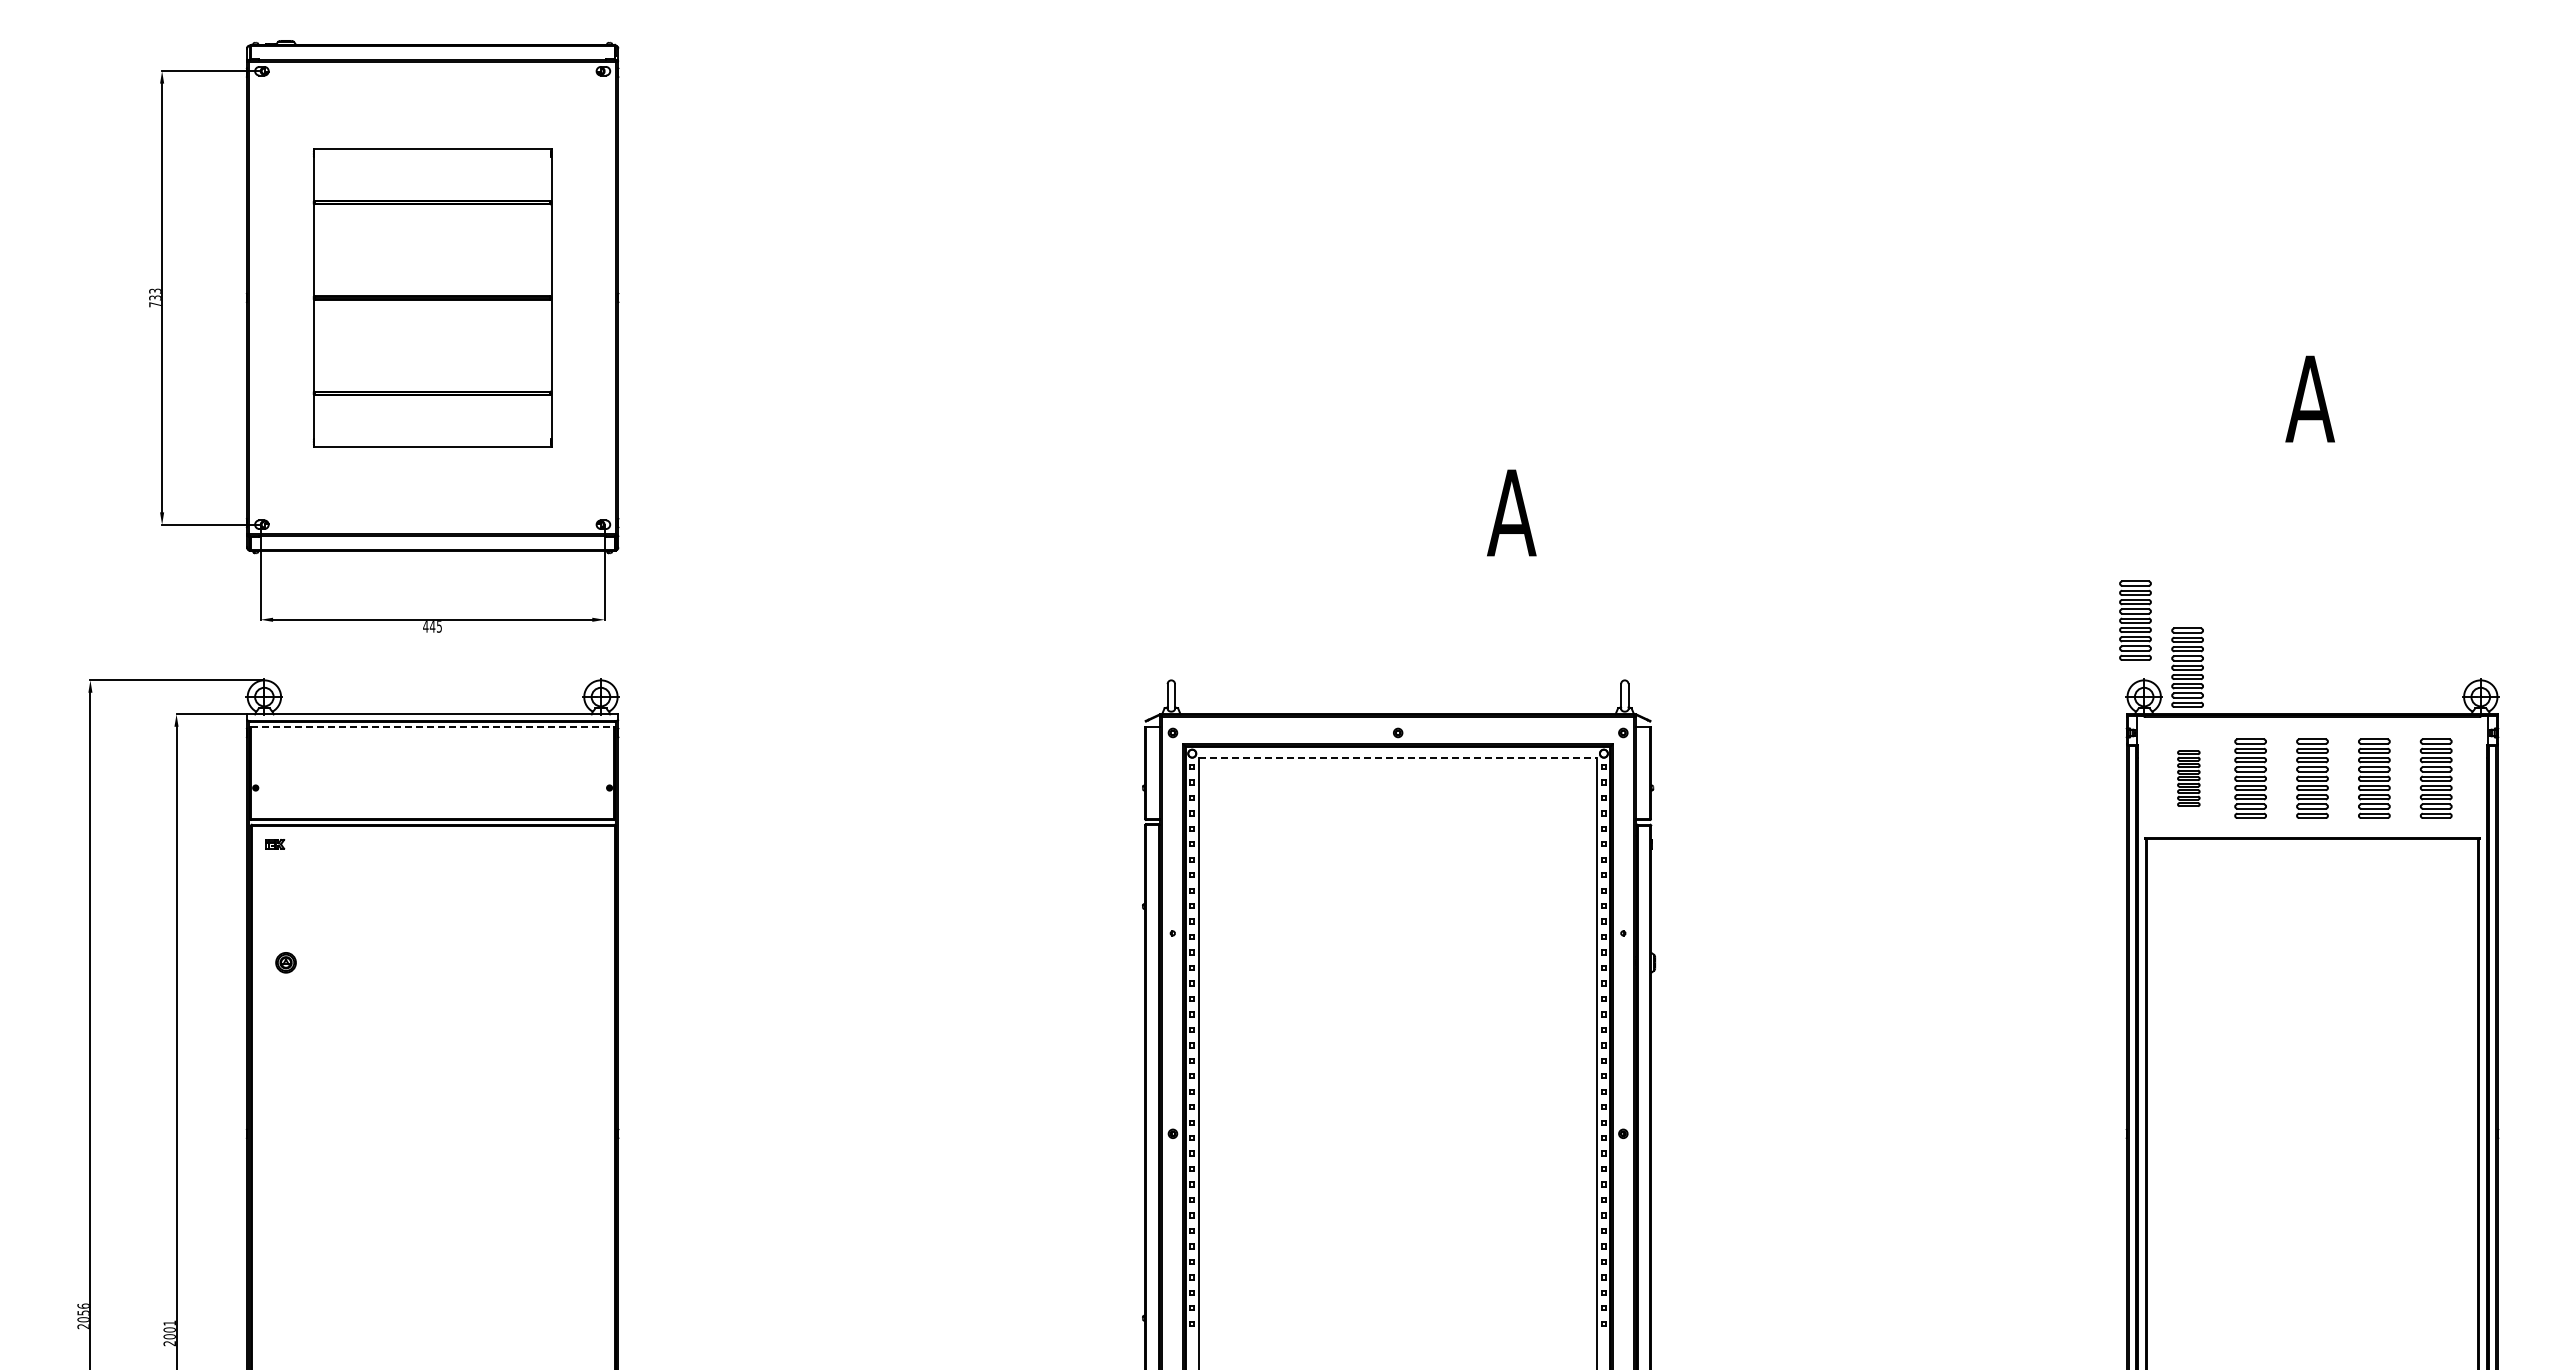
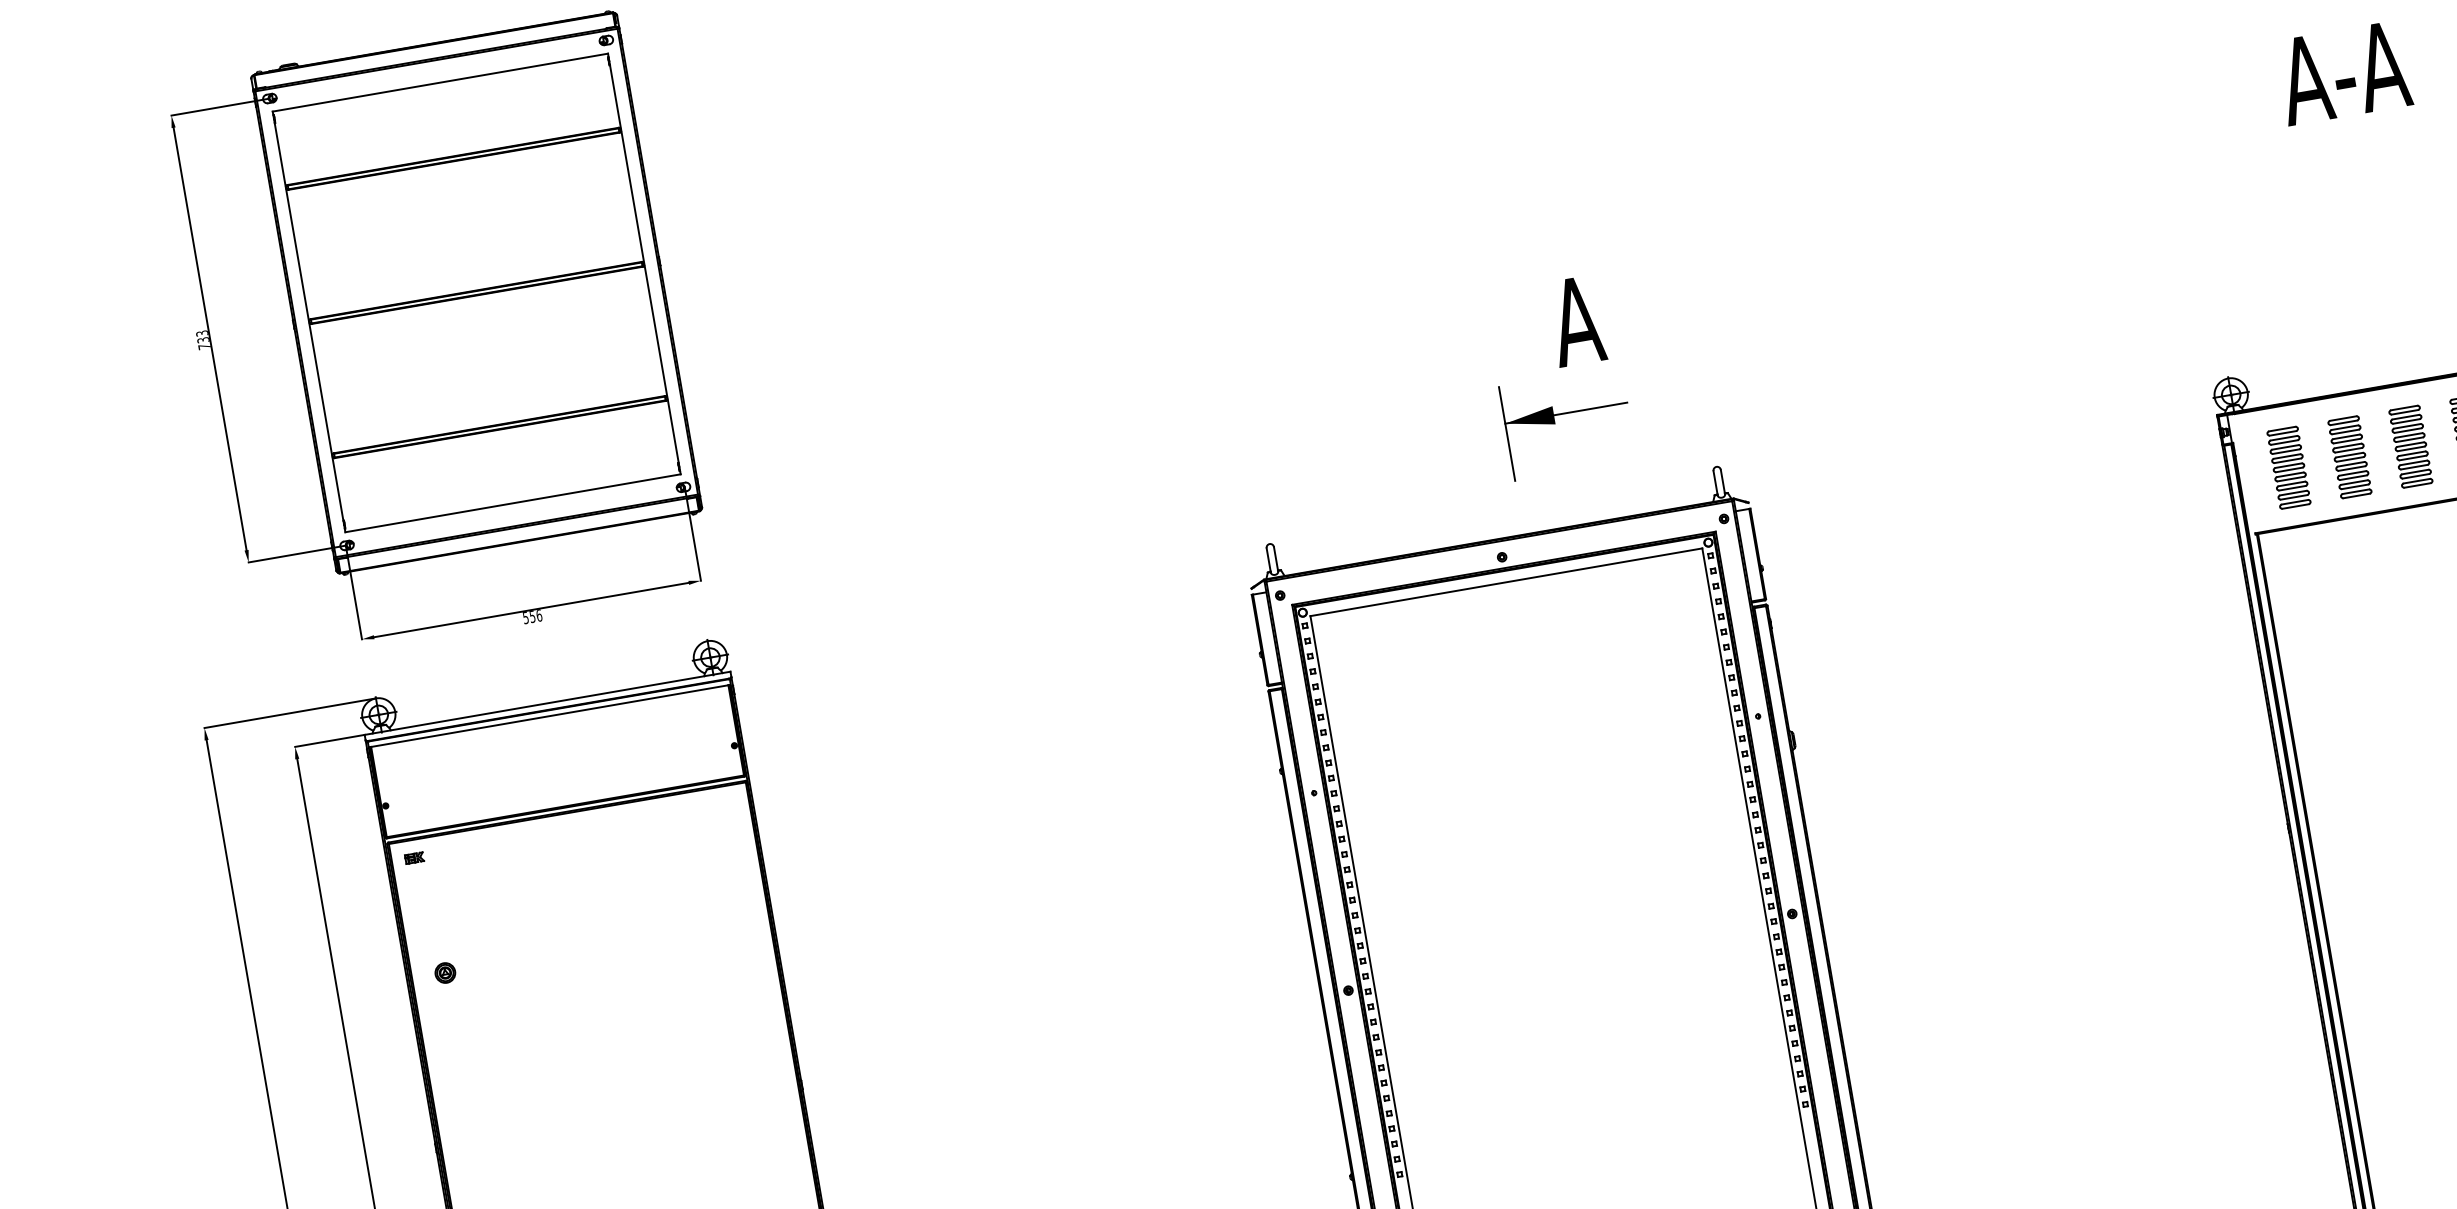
part: (432, 297) -> (476, 292), size x1.43
text: (2310, 398) -> (2344, 72), A -> A-A
part: (1485, 602) -> (1566, 413), added
part: (2135, 620) -> (2209, 320), removed
text: (432, 626) -> (532, 616), 445 -> 556
part: (2187, 667) -> (2268, 358), removed
line: (433, 727) -> (550, 716), dashed -> solid
line: (1398, 758) -> (1506, 582), dashed -> solid
part: (2188, 778) -> (2288, 467), size x1.43

